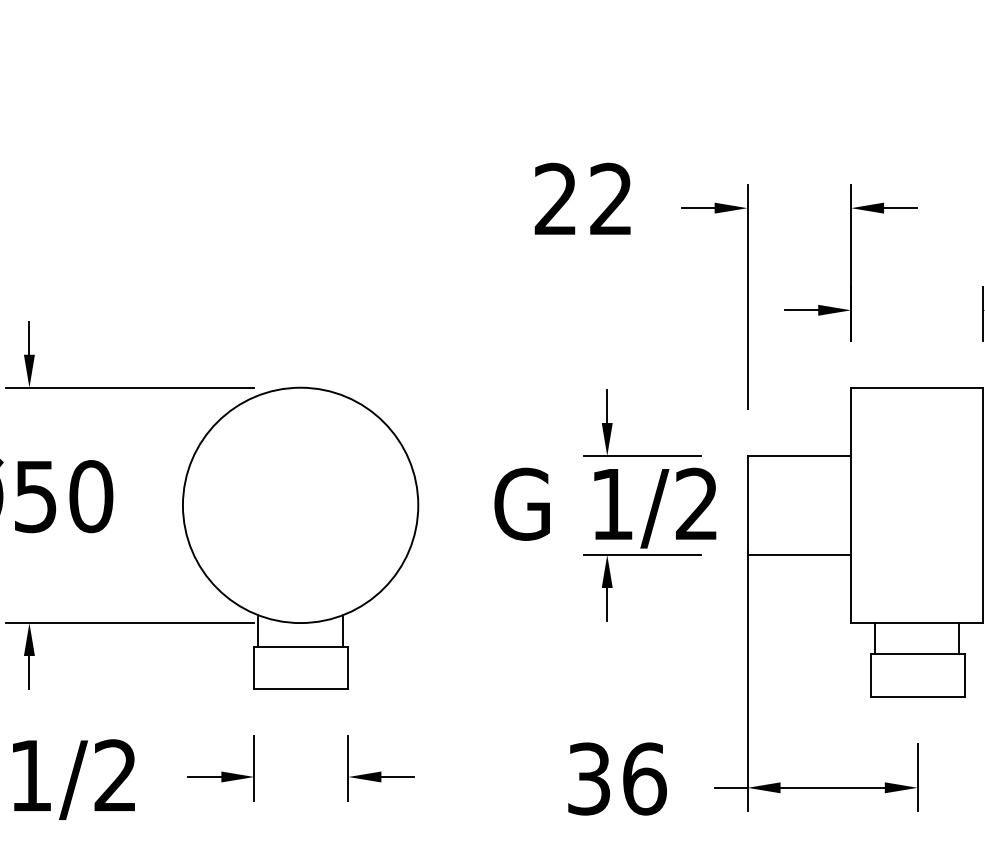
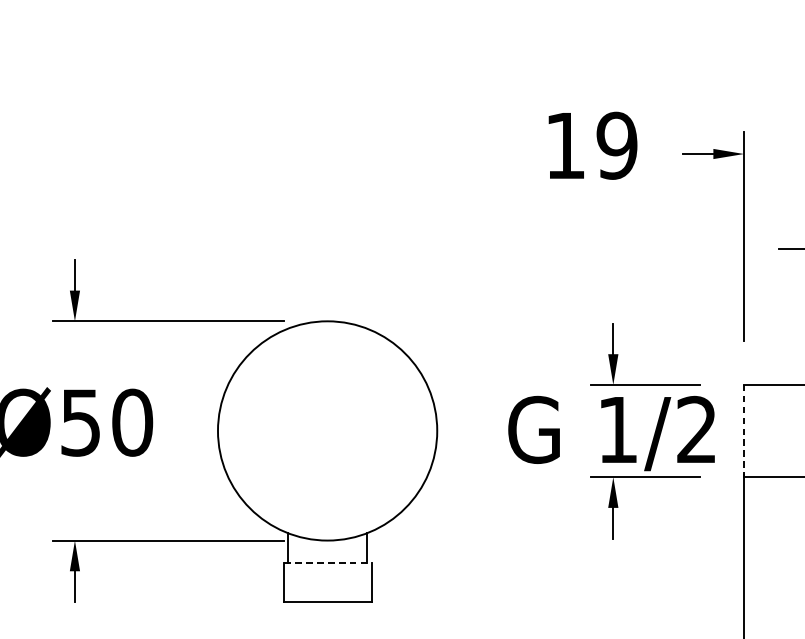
text: (583, 198) -> (591, 145), 22 -> 19
line: (747, 505) -> (743, 431), solid -> dashed
line: (301, 646) -> (328, 562), solid -> dashed

